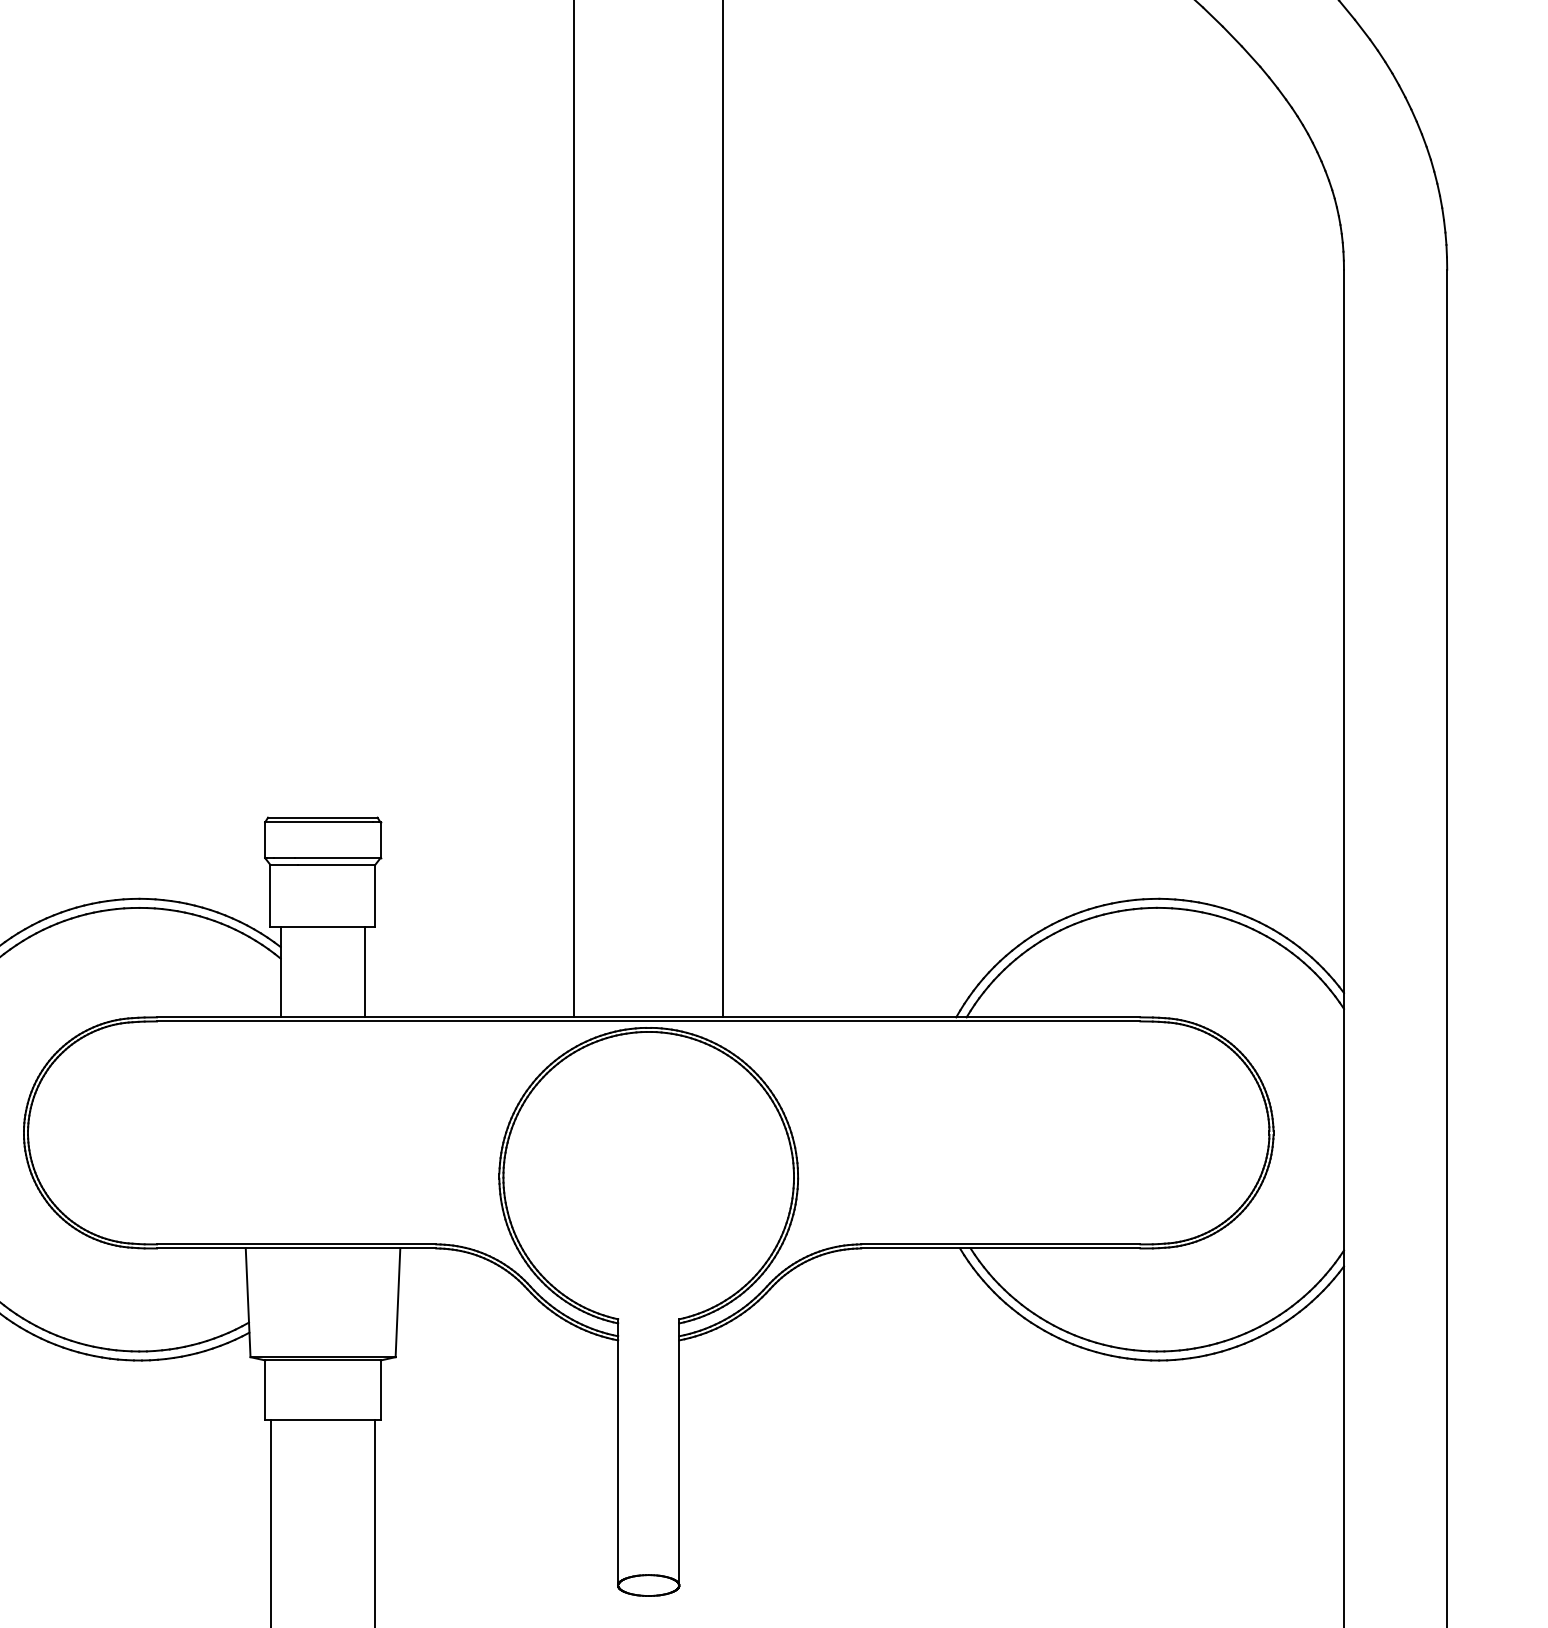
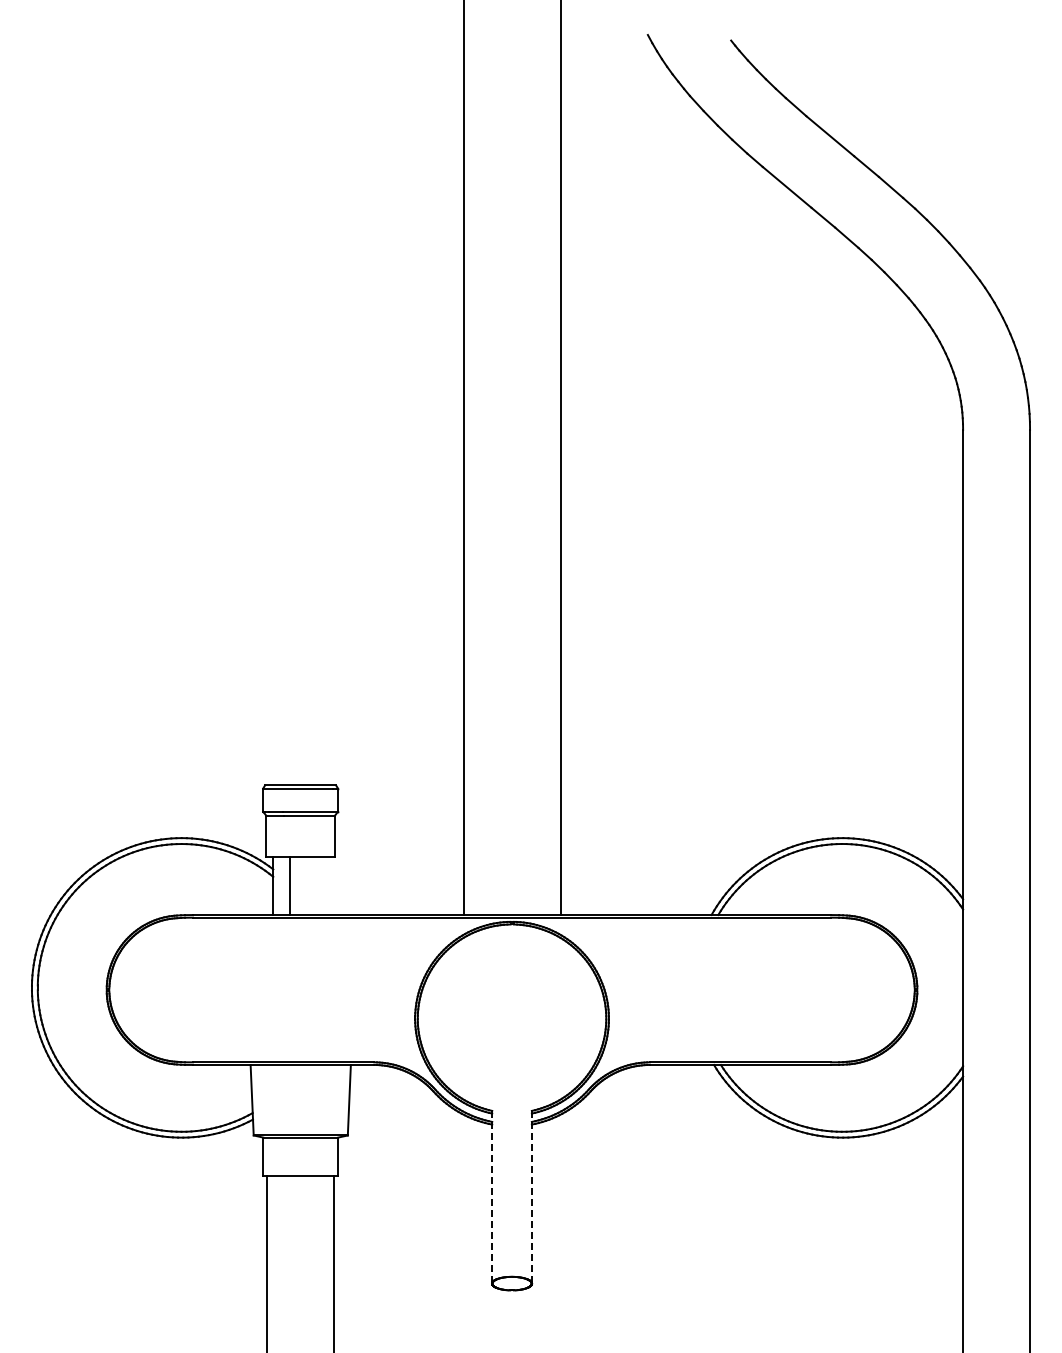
line: (364, 971) -> (289, 885), moved
line: (618, 1451) -> (492, 1196), solid -> dashed
line: (678, 1454) -> (531, 1198), solid -> dashed

